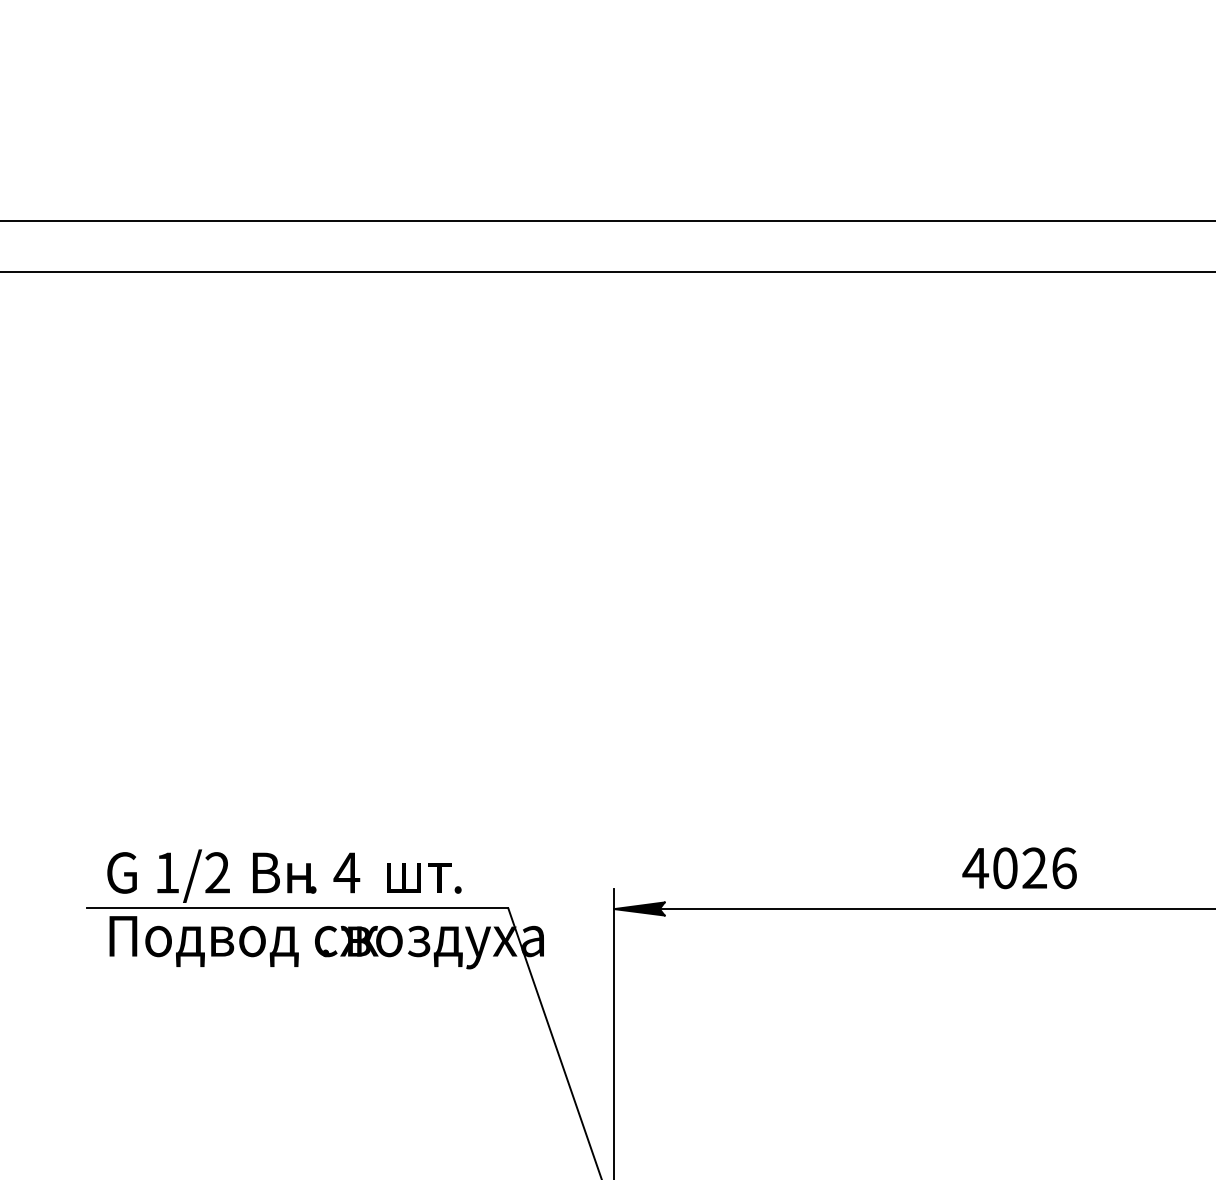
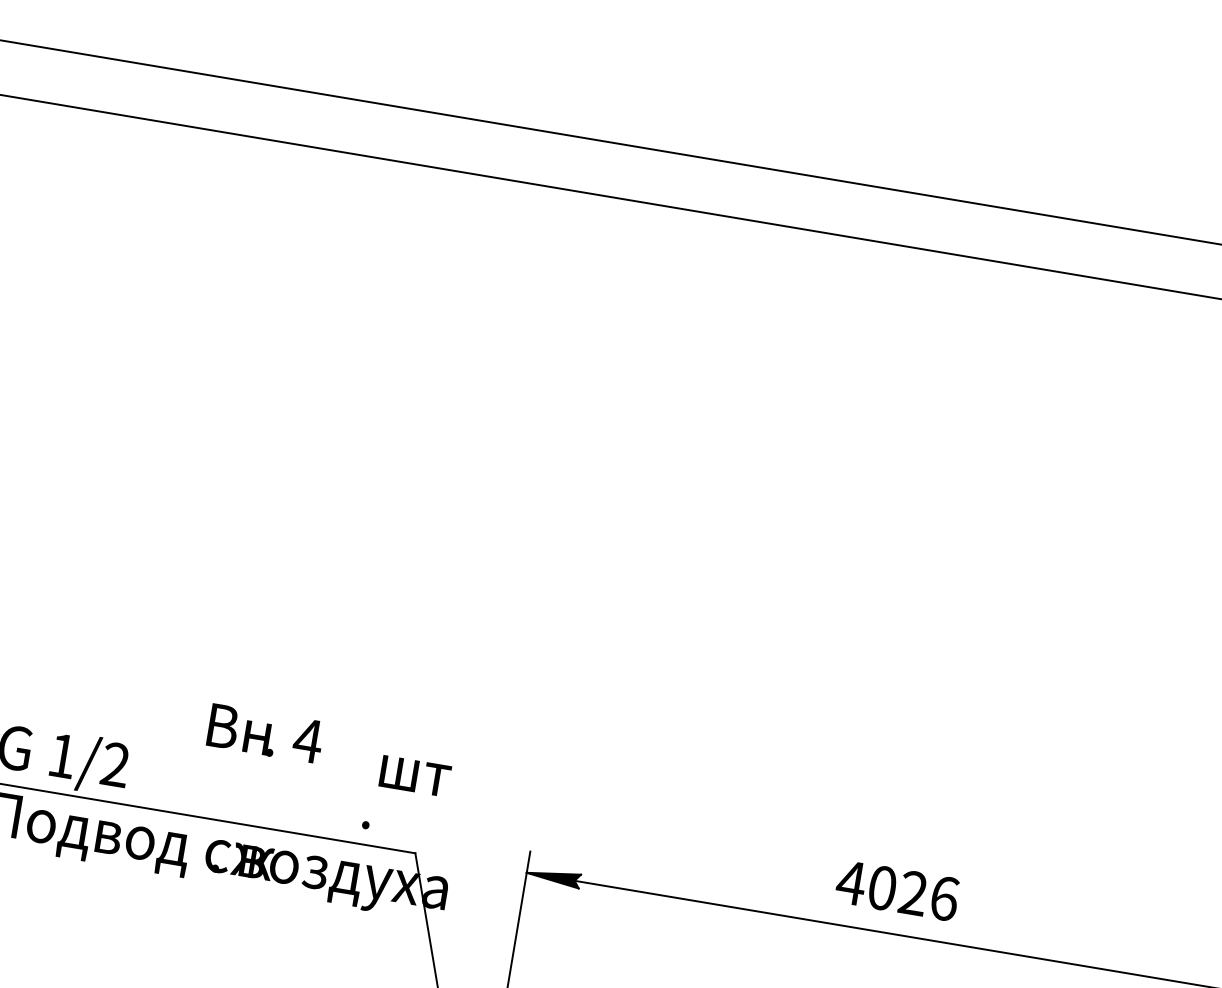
text: (1019, 868) -> (897, 890), moved
text: (306, 872) -> (265, 733), moved
text: (419, 877) -> (415, 775), moved

